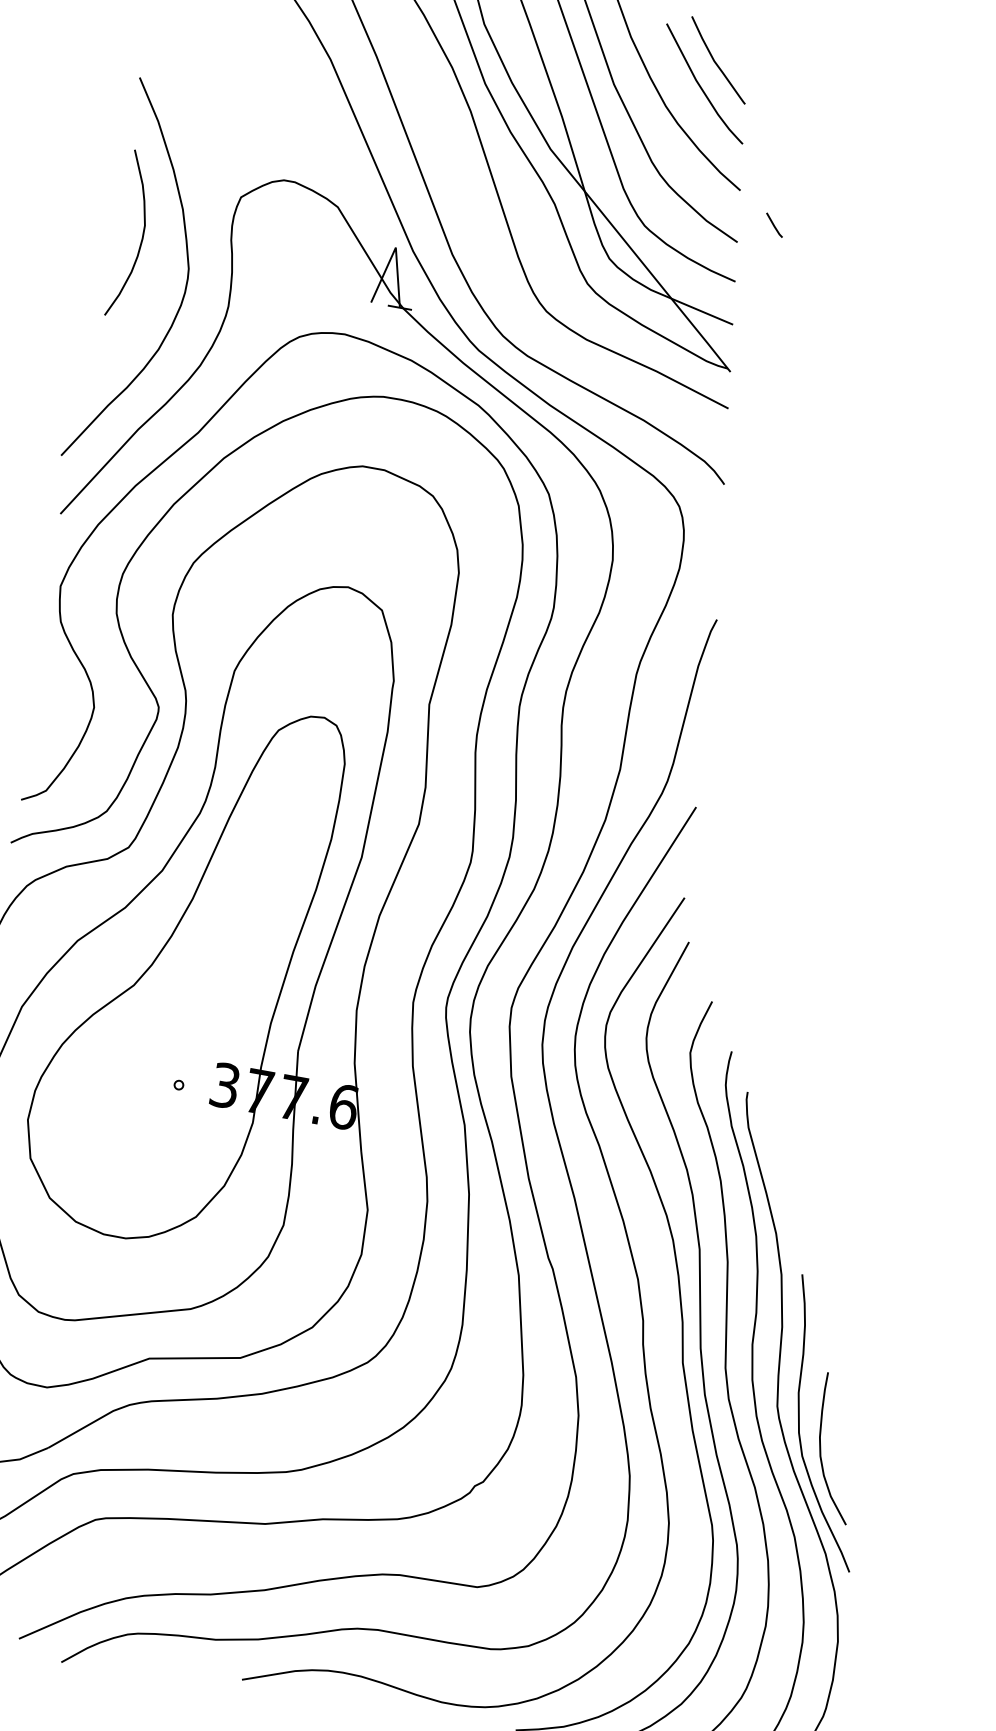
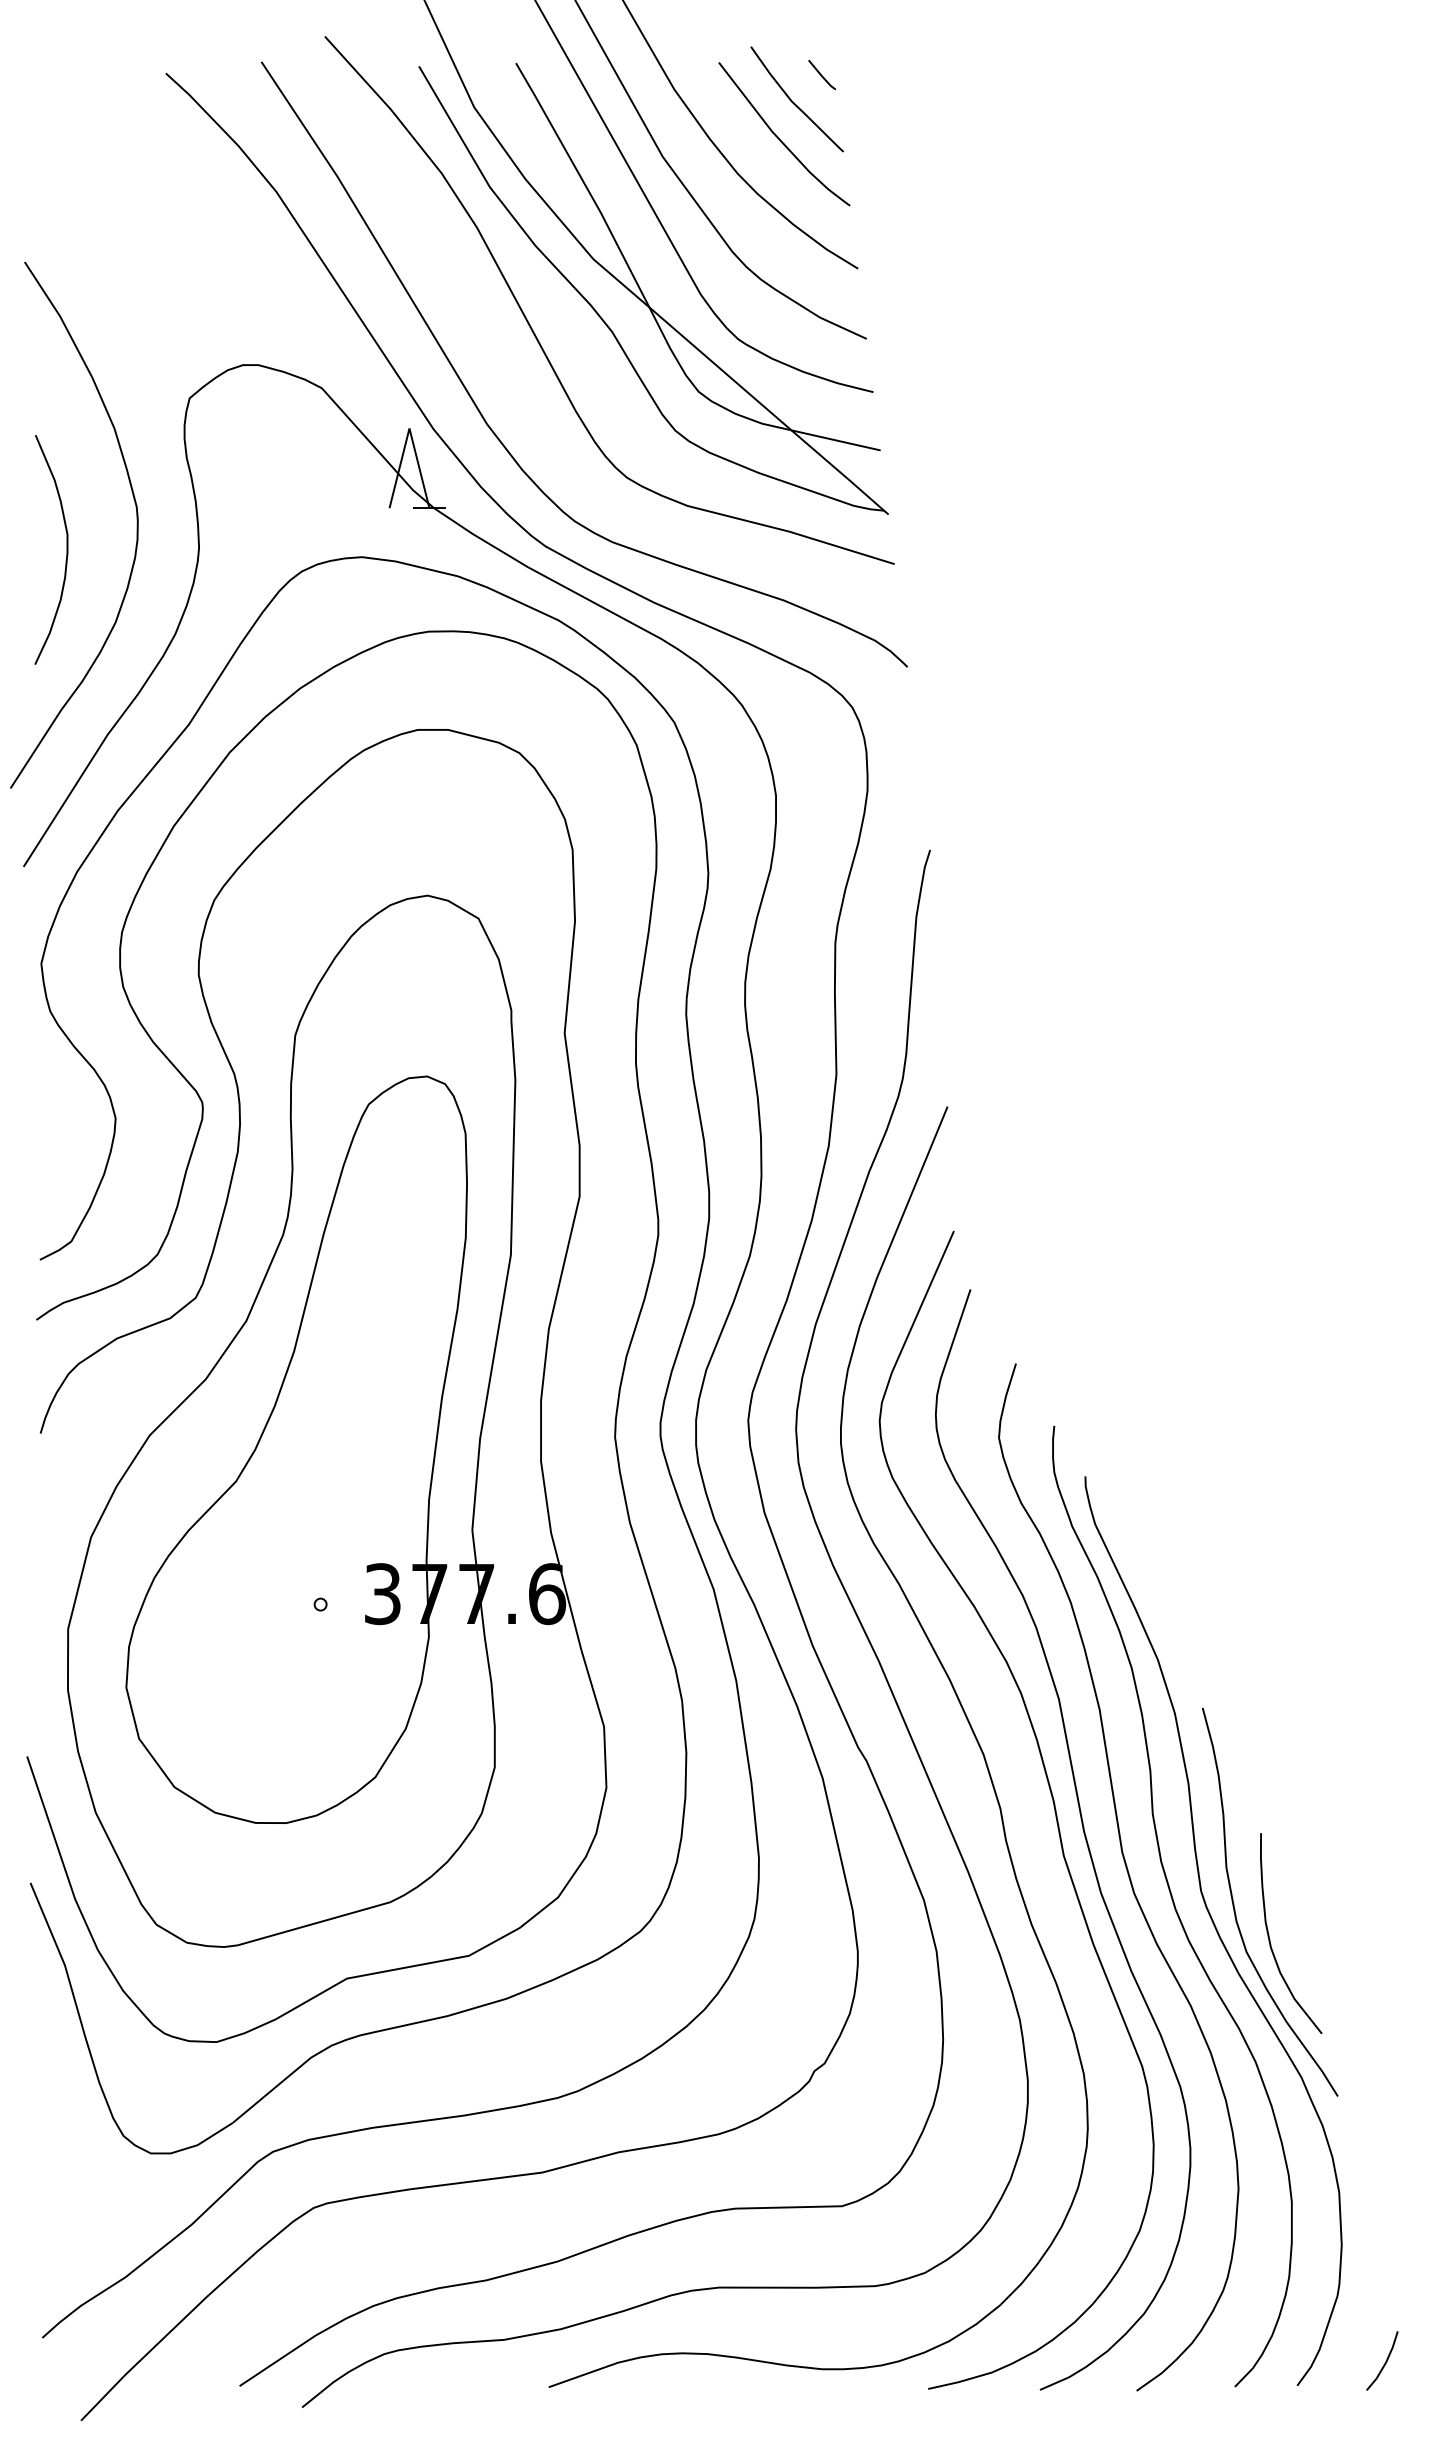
line: (773, 225) -> (821, 75), moved
curve: (142, 236) -> (66, 549), moved

